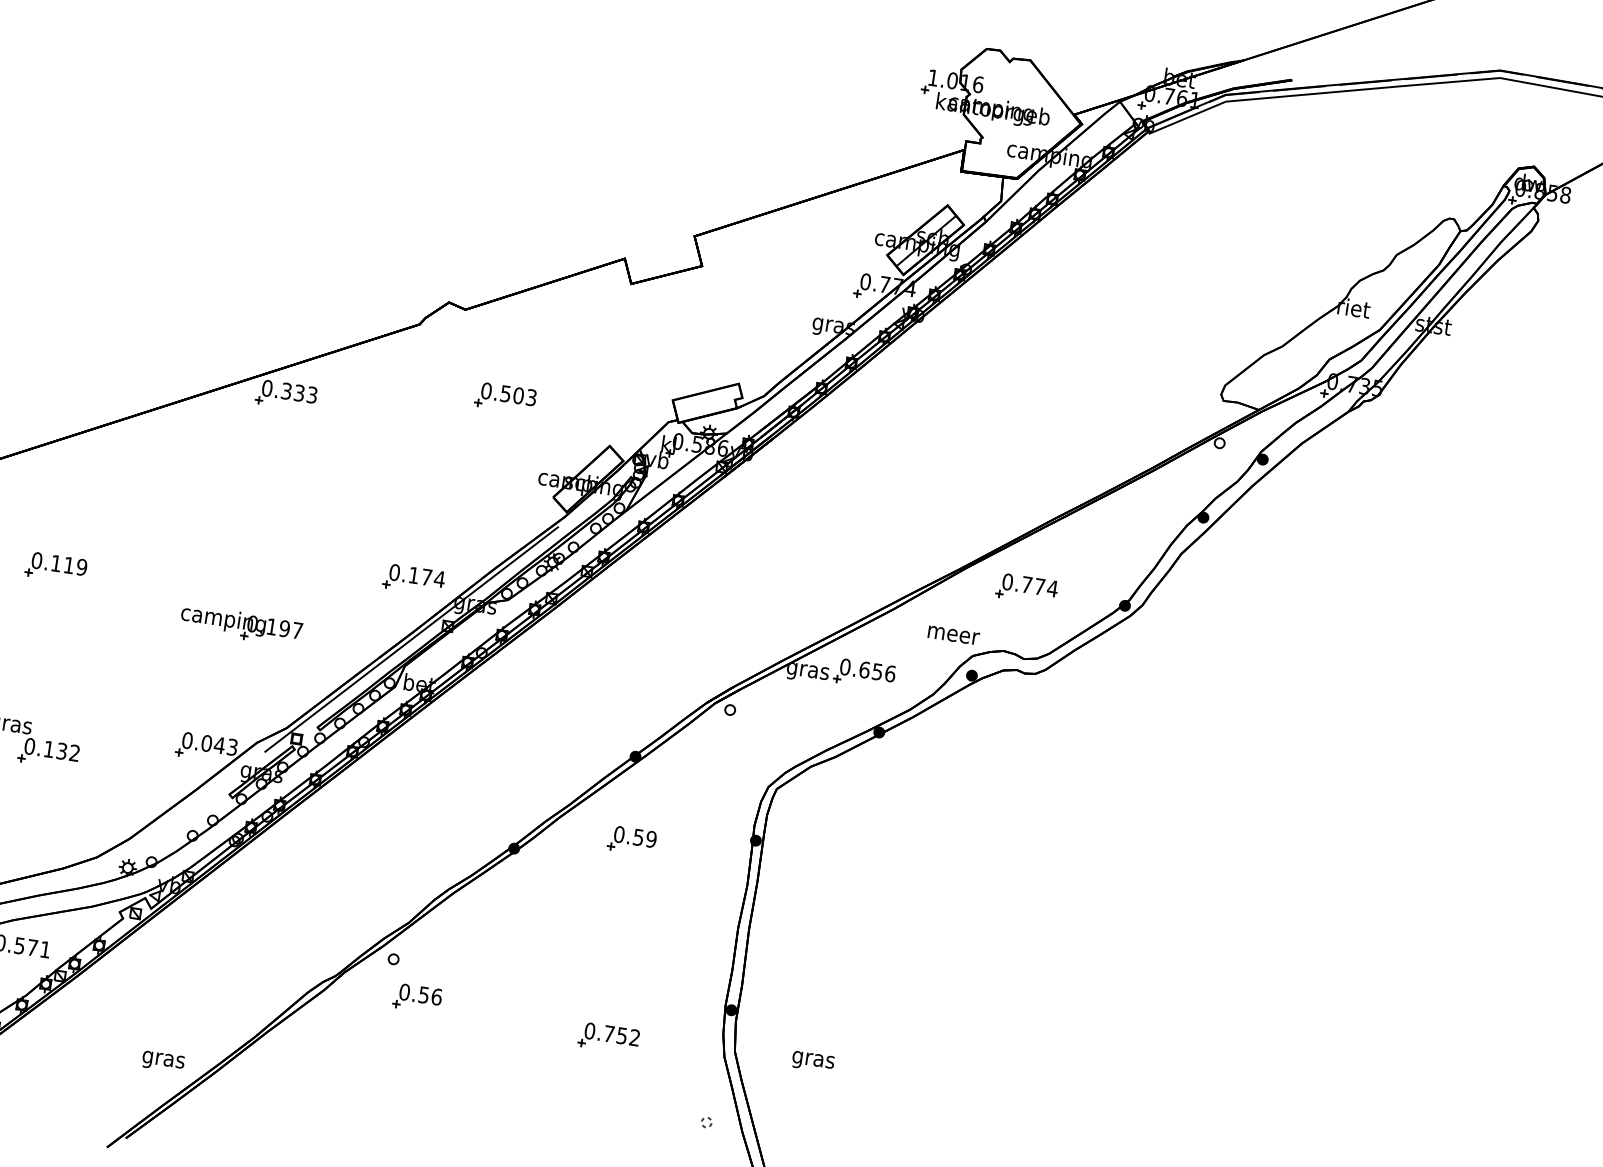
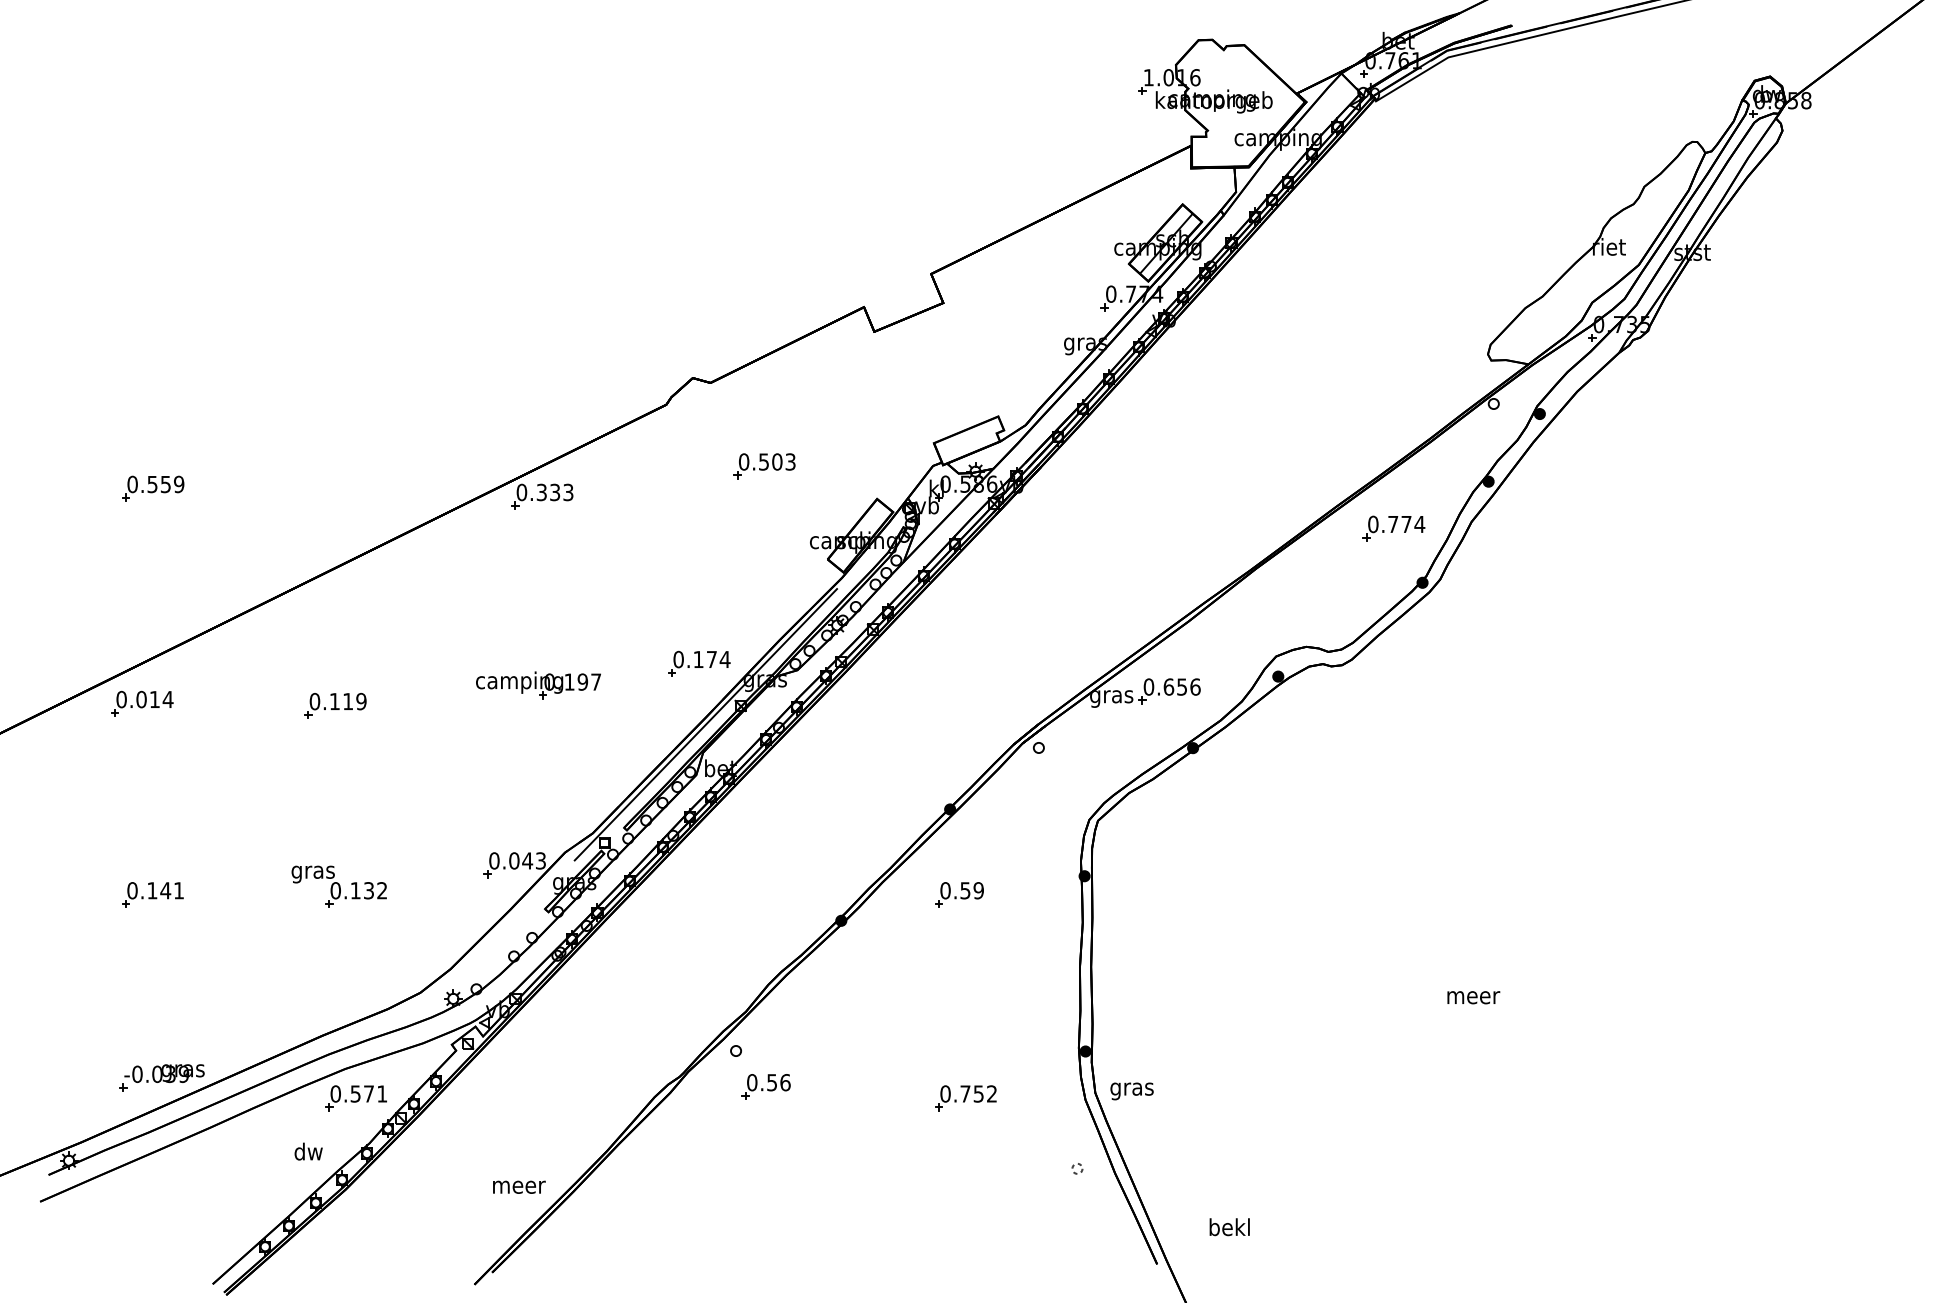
part: (1026, 588) -> (1393, 528), moved
part: (241, 625) -> (538, 685), moved
text: (953, 635) -> (1473, 997), moved
text: (164, 1061) -> (519, 1189), gras -> meer
text: (812, 1061) -> (1131, 1091), moved

